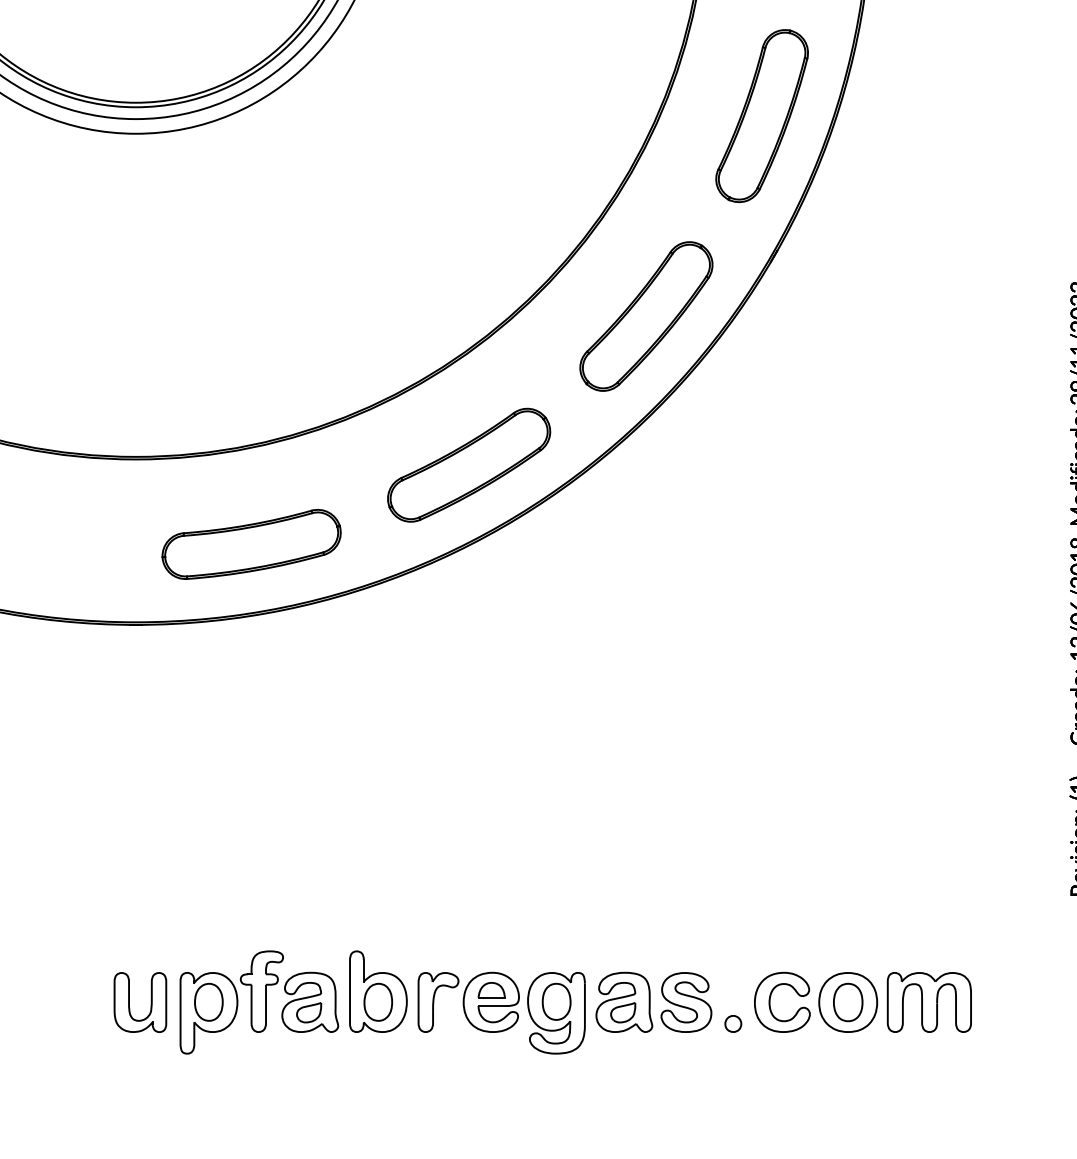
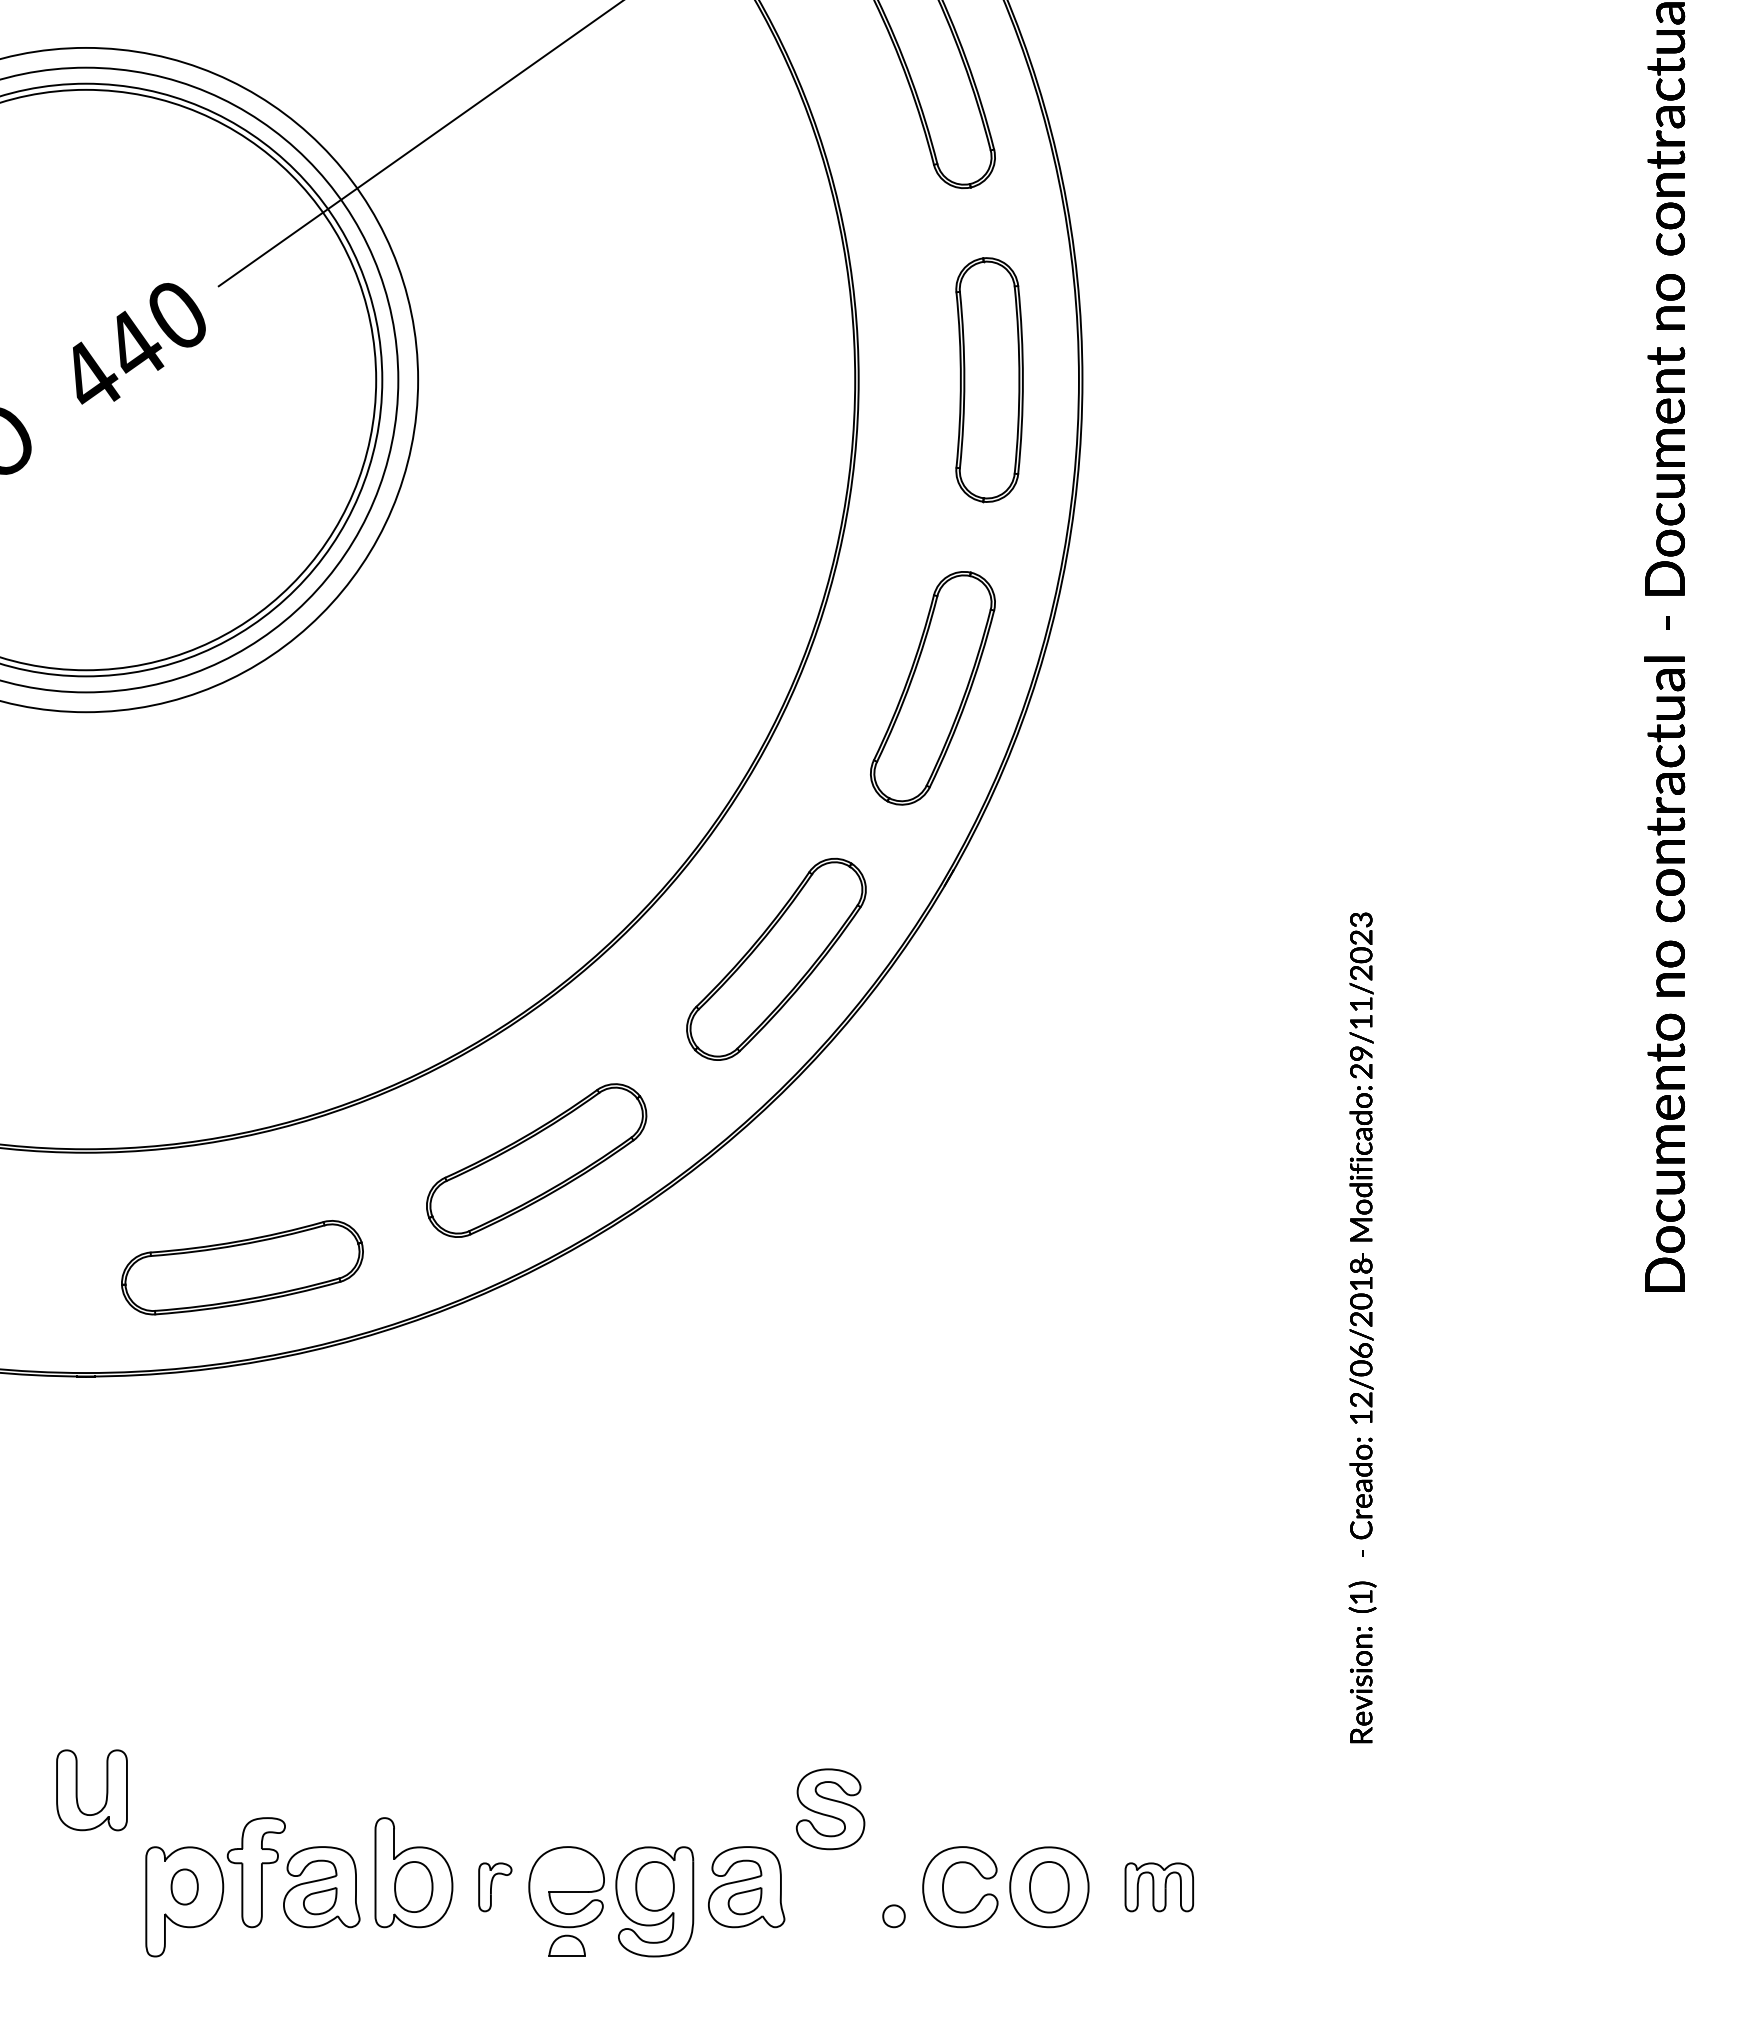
part: (491, 990) -> (566, 1945), moved
part: (208, 1001) -> (184, 1886), size x0.7
part: (129, 1002) -> (77, 1790), moved
part: (438, 1002) -> (495, 1887), size x0.6
part: (686, 1002) -> (830, 1809), moved
part: (929, 1002) -> (1159, 1887), size x0.6

